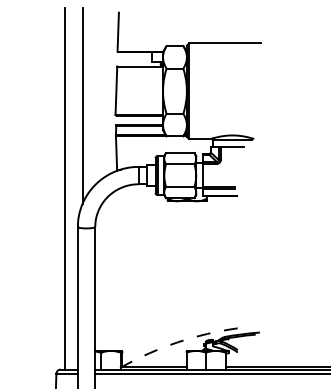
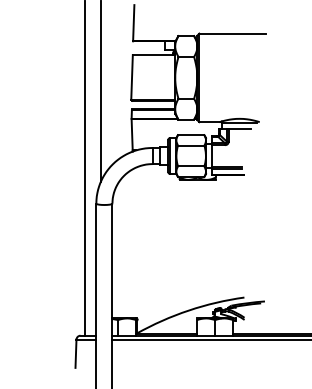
arc: (177, 342) -> (188, 310), dashed -> solid

